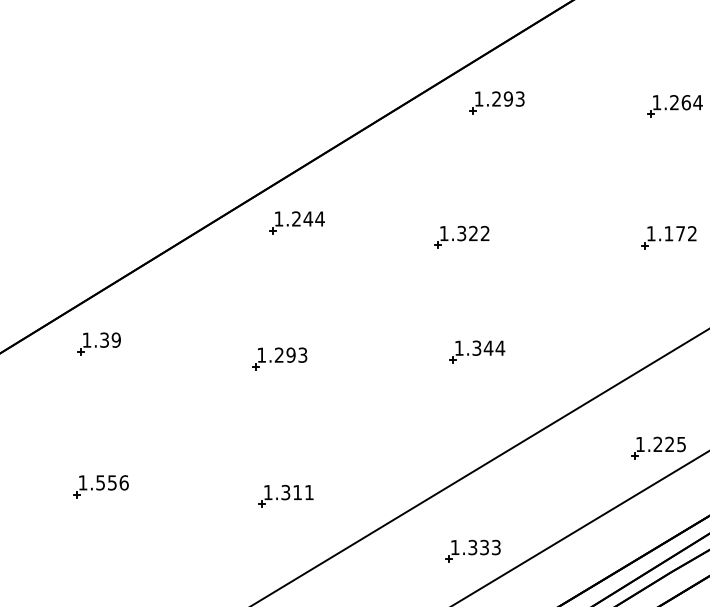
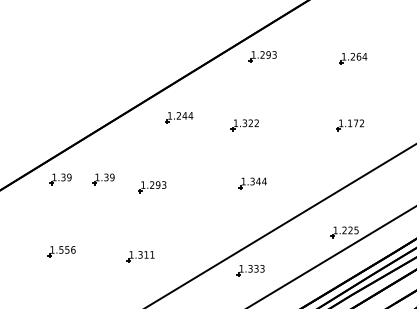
part: (297, 222) -> (179, 117), moved
part: (183, 344) -> (103, 179), added
part: (285, 495) -> (140, 256), moved
part: (472, 550) -> (250, 270), moved

